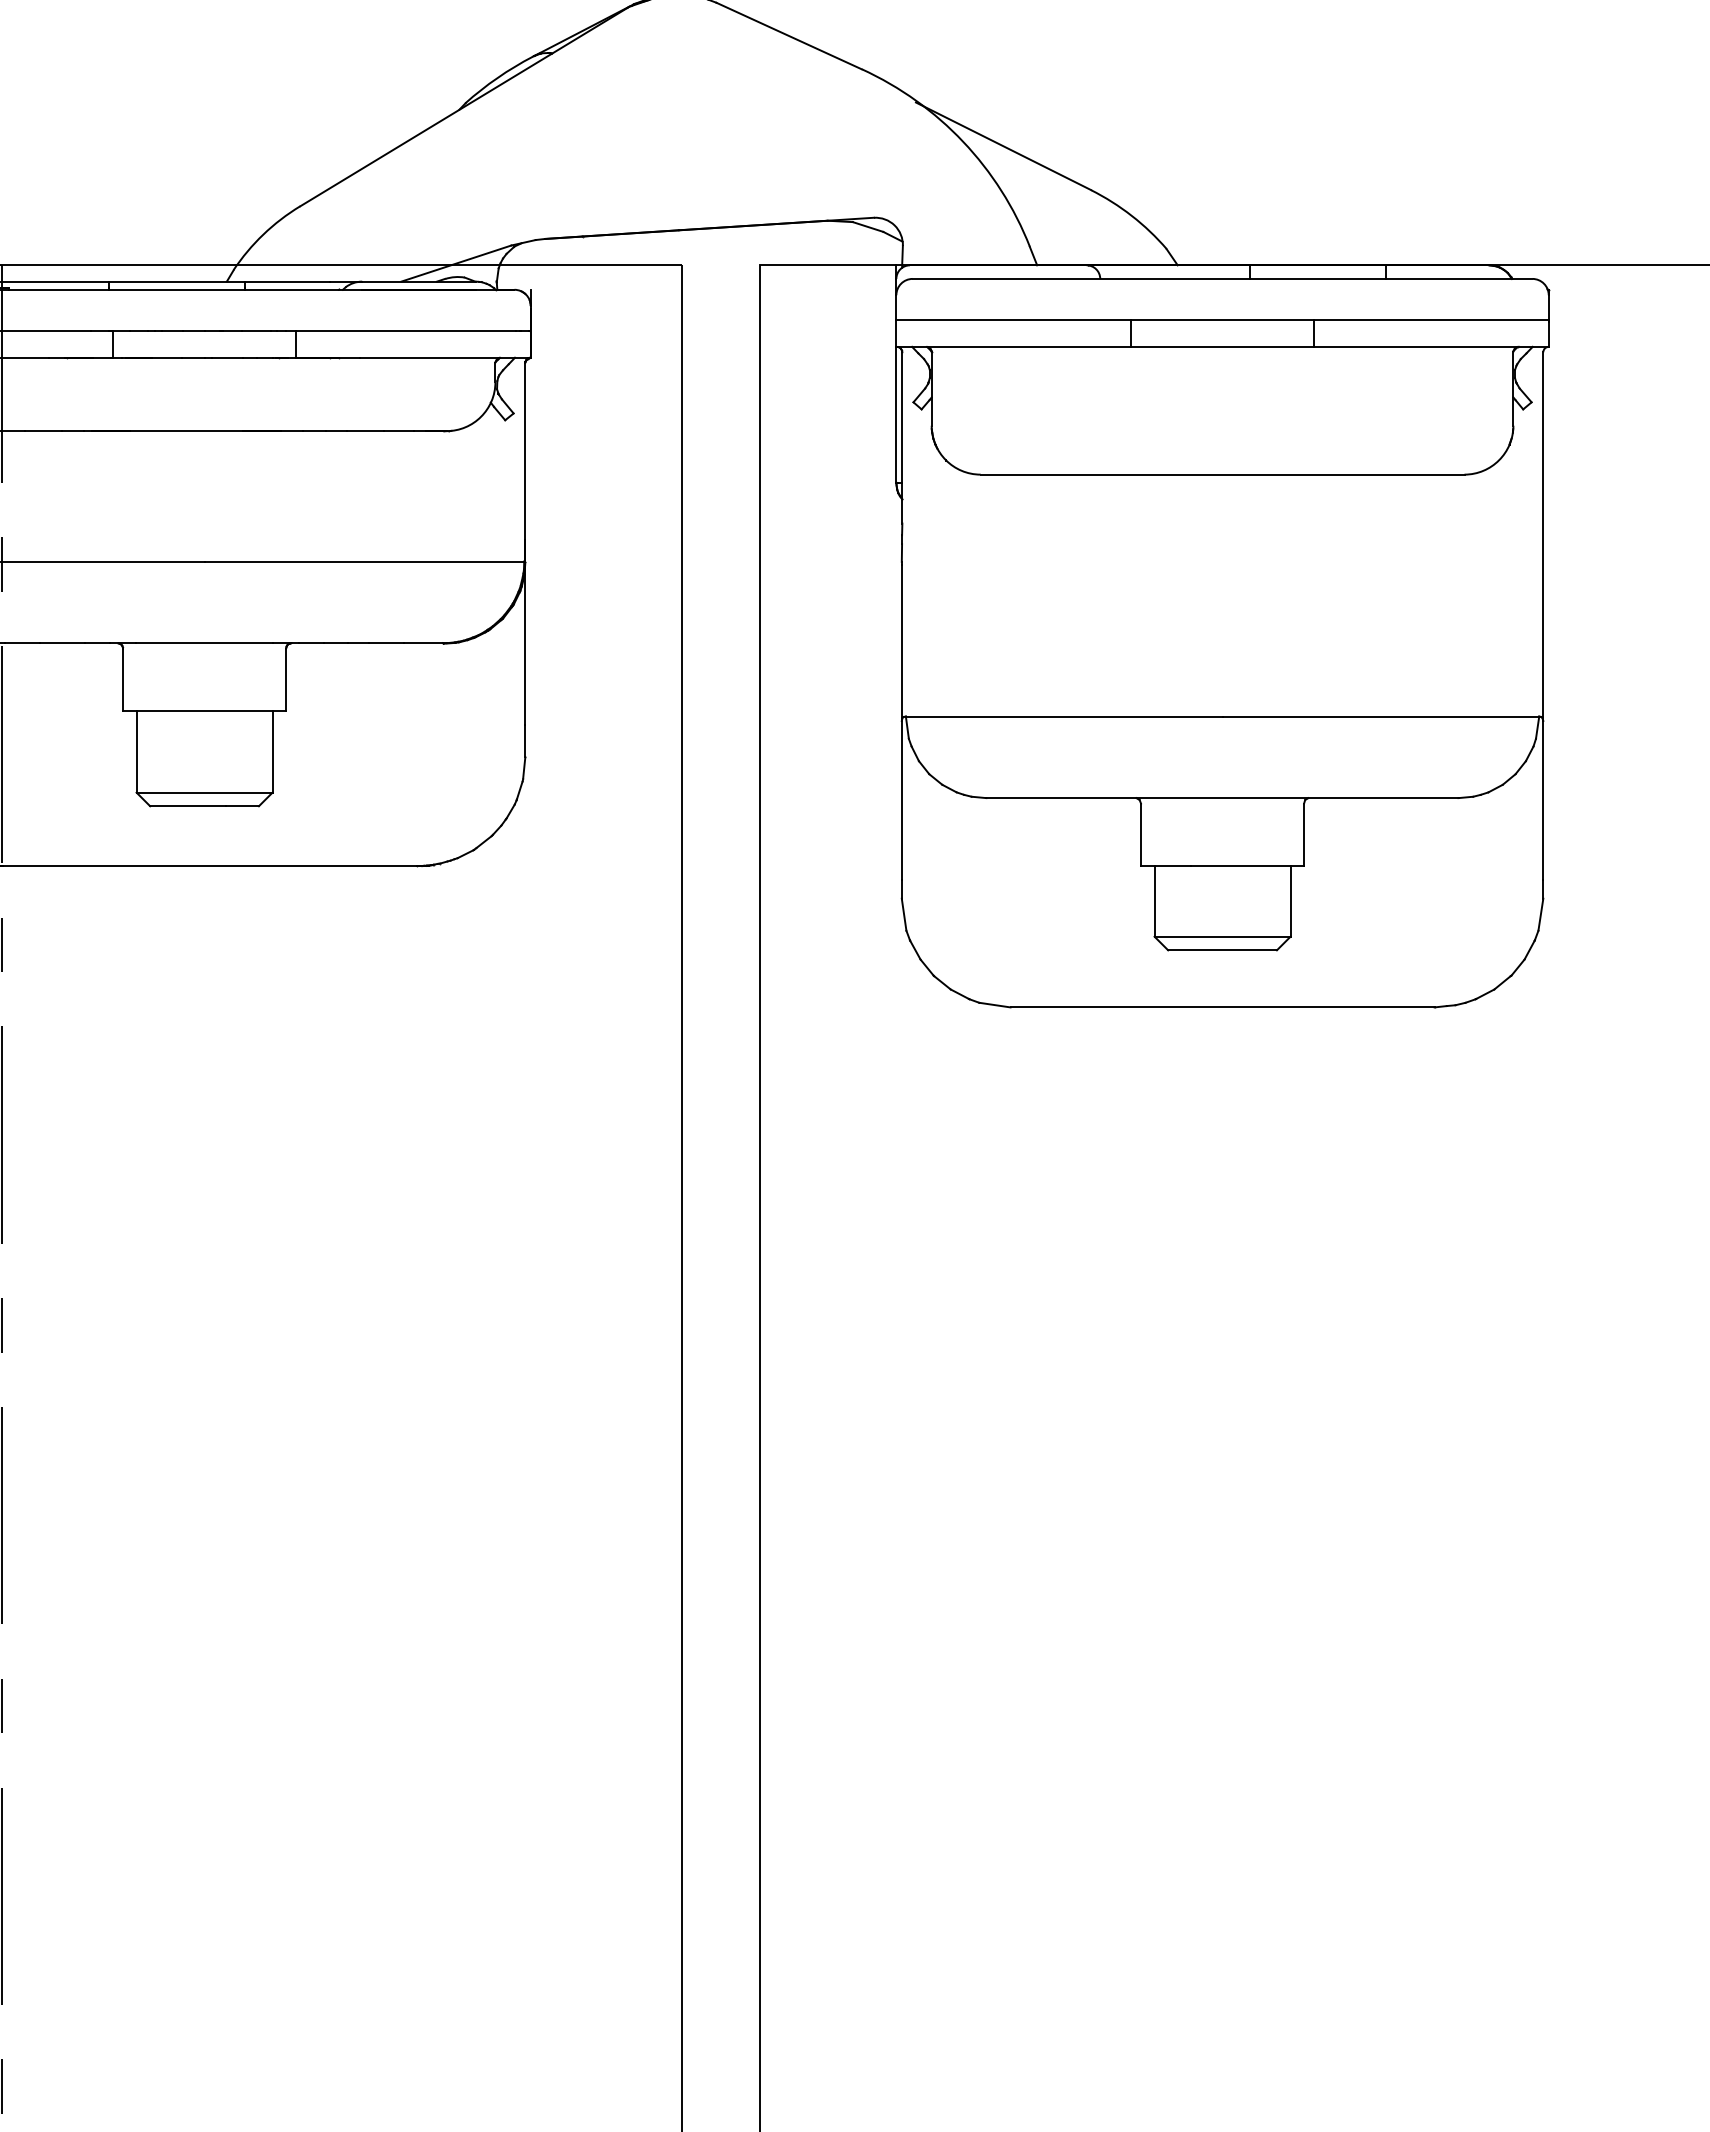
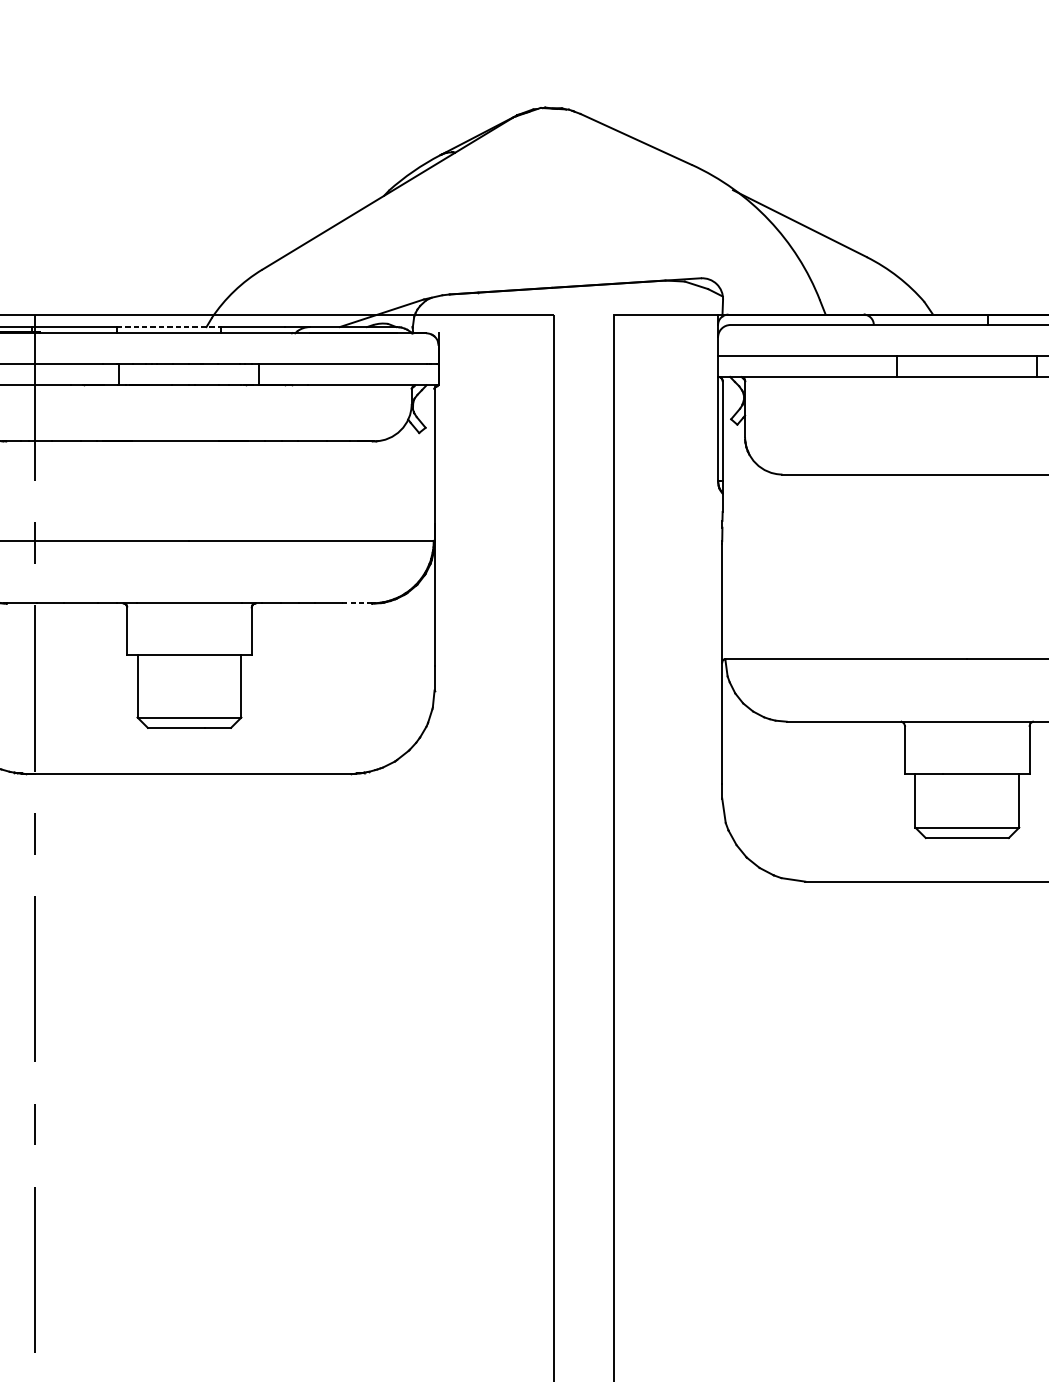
line: (177, 281) -> (168, 326), solid -> dashed
line: (424, 643) -> (357, 603), solid -> dashed

